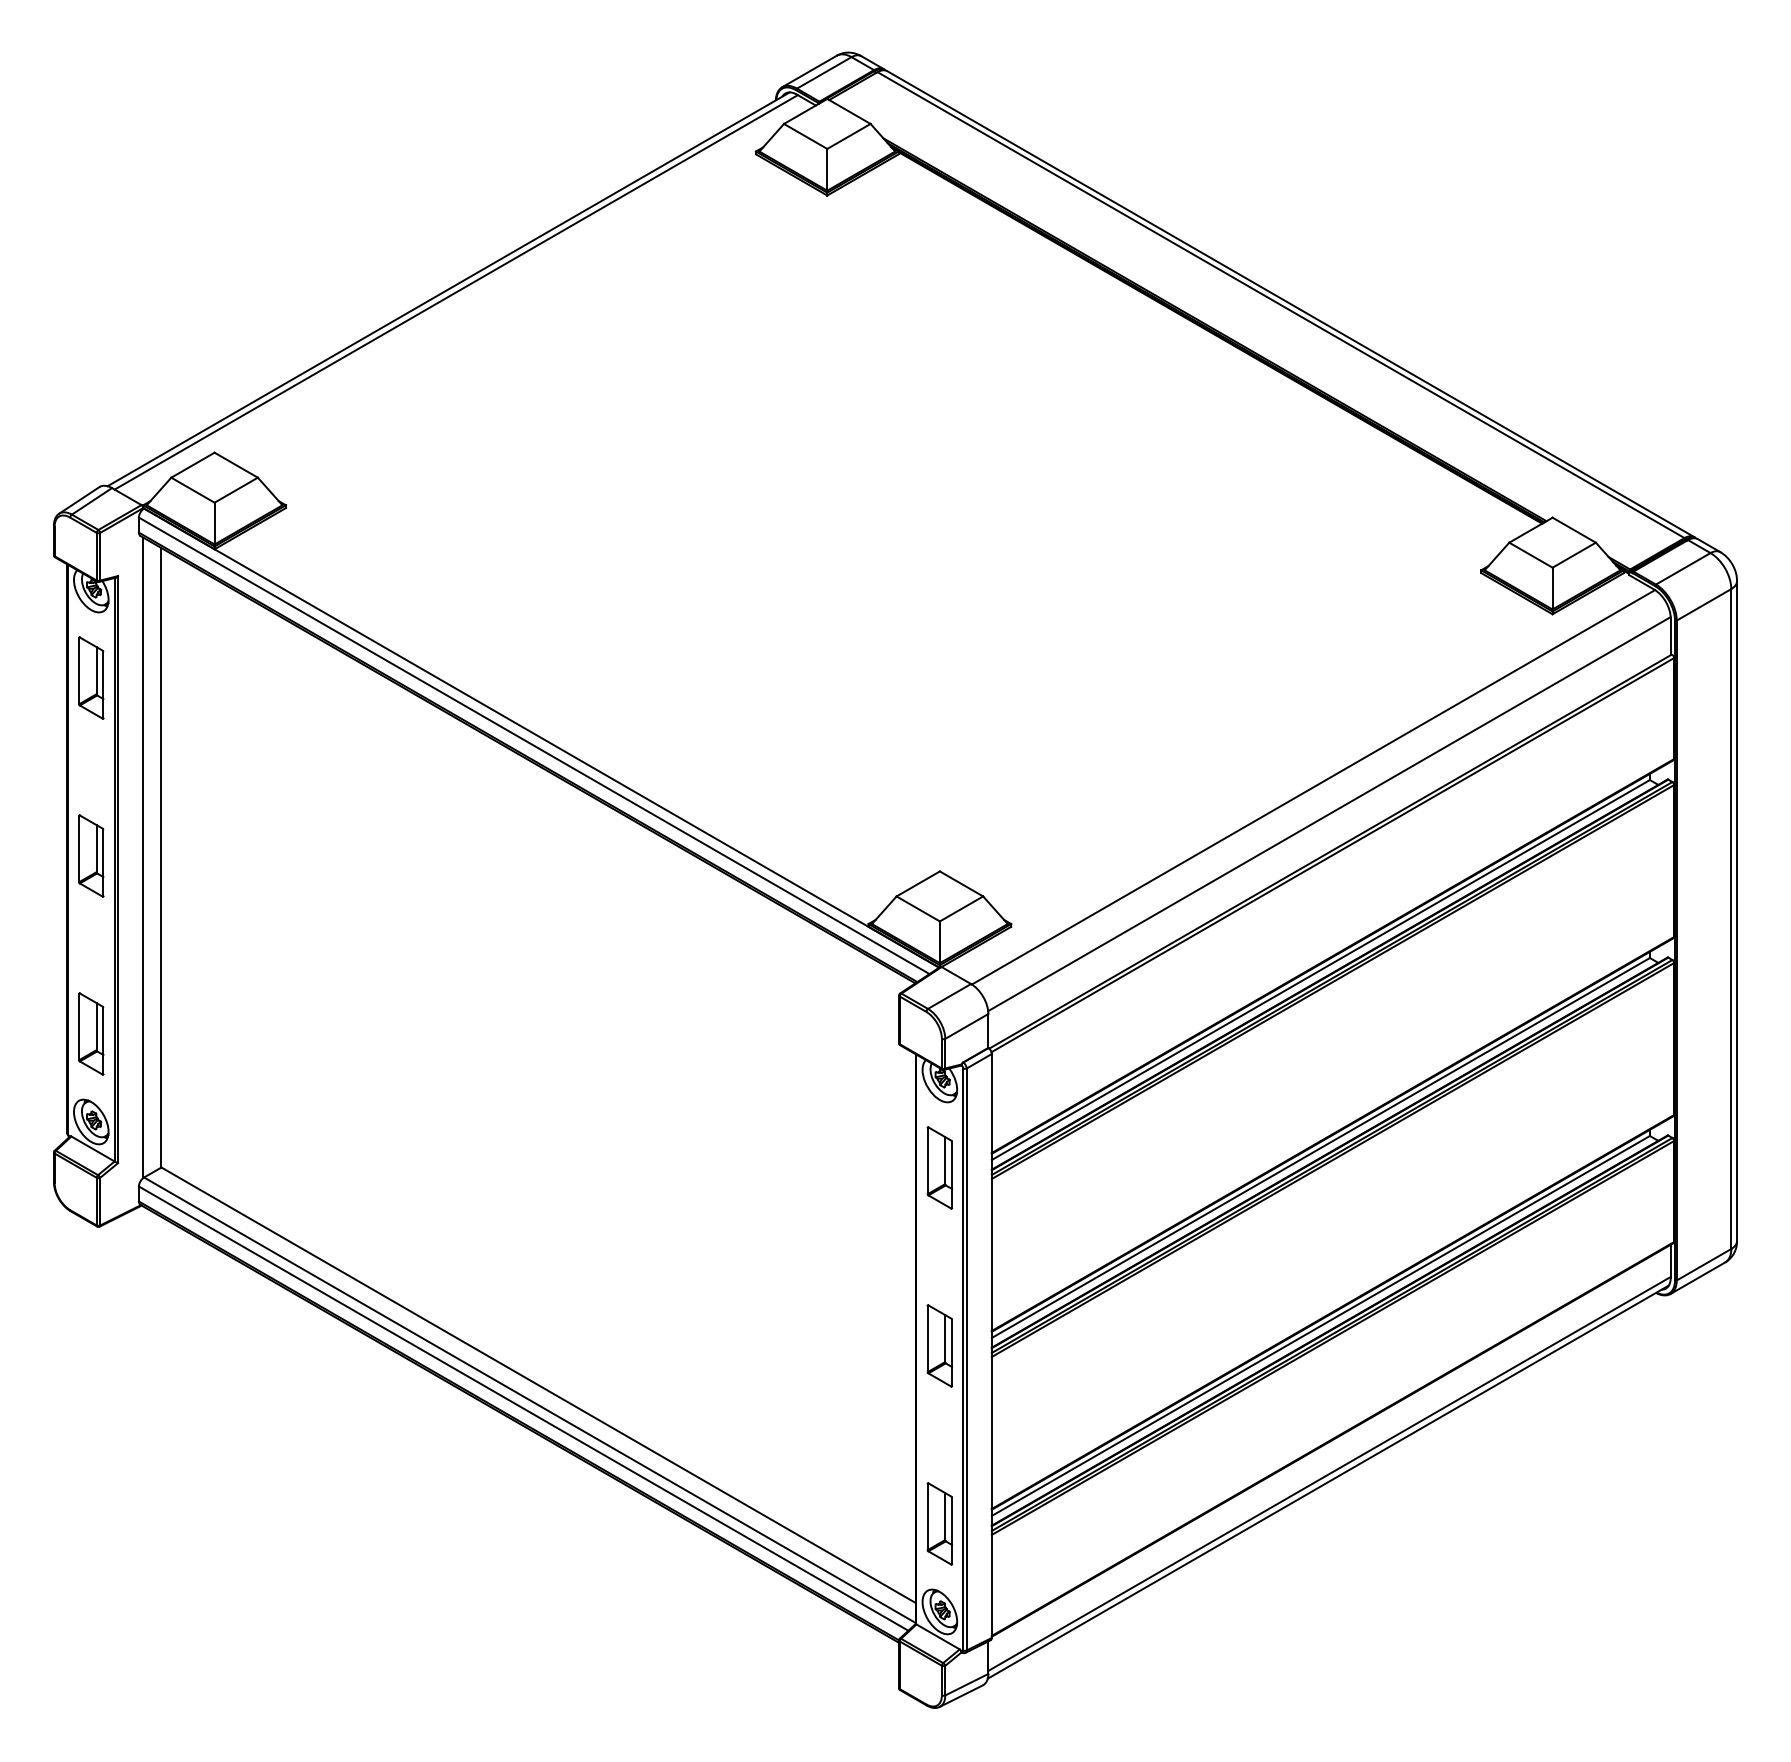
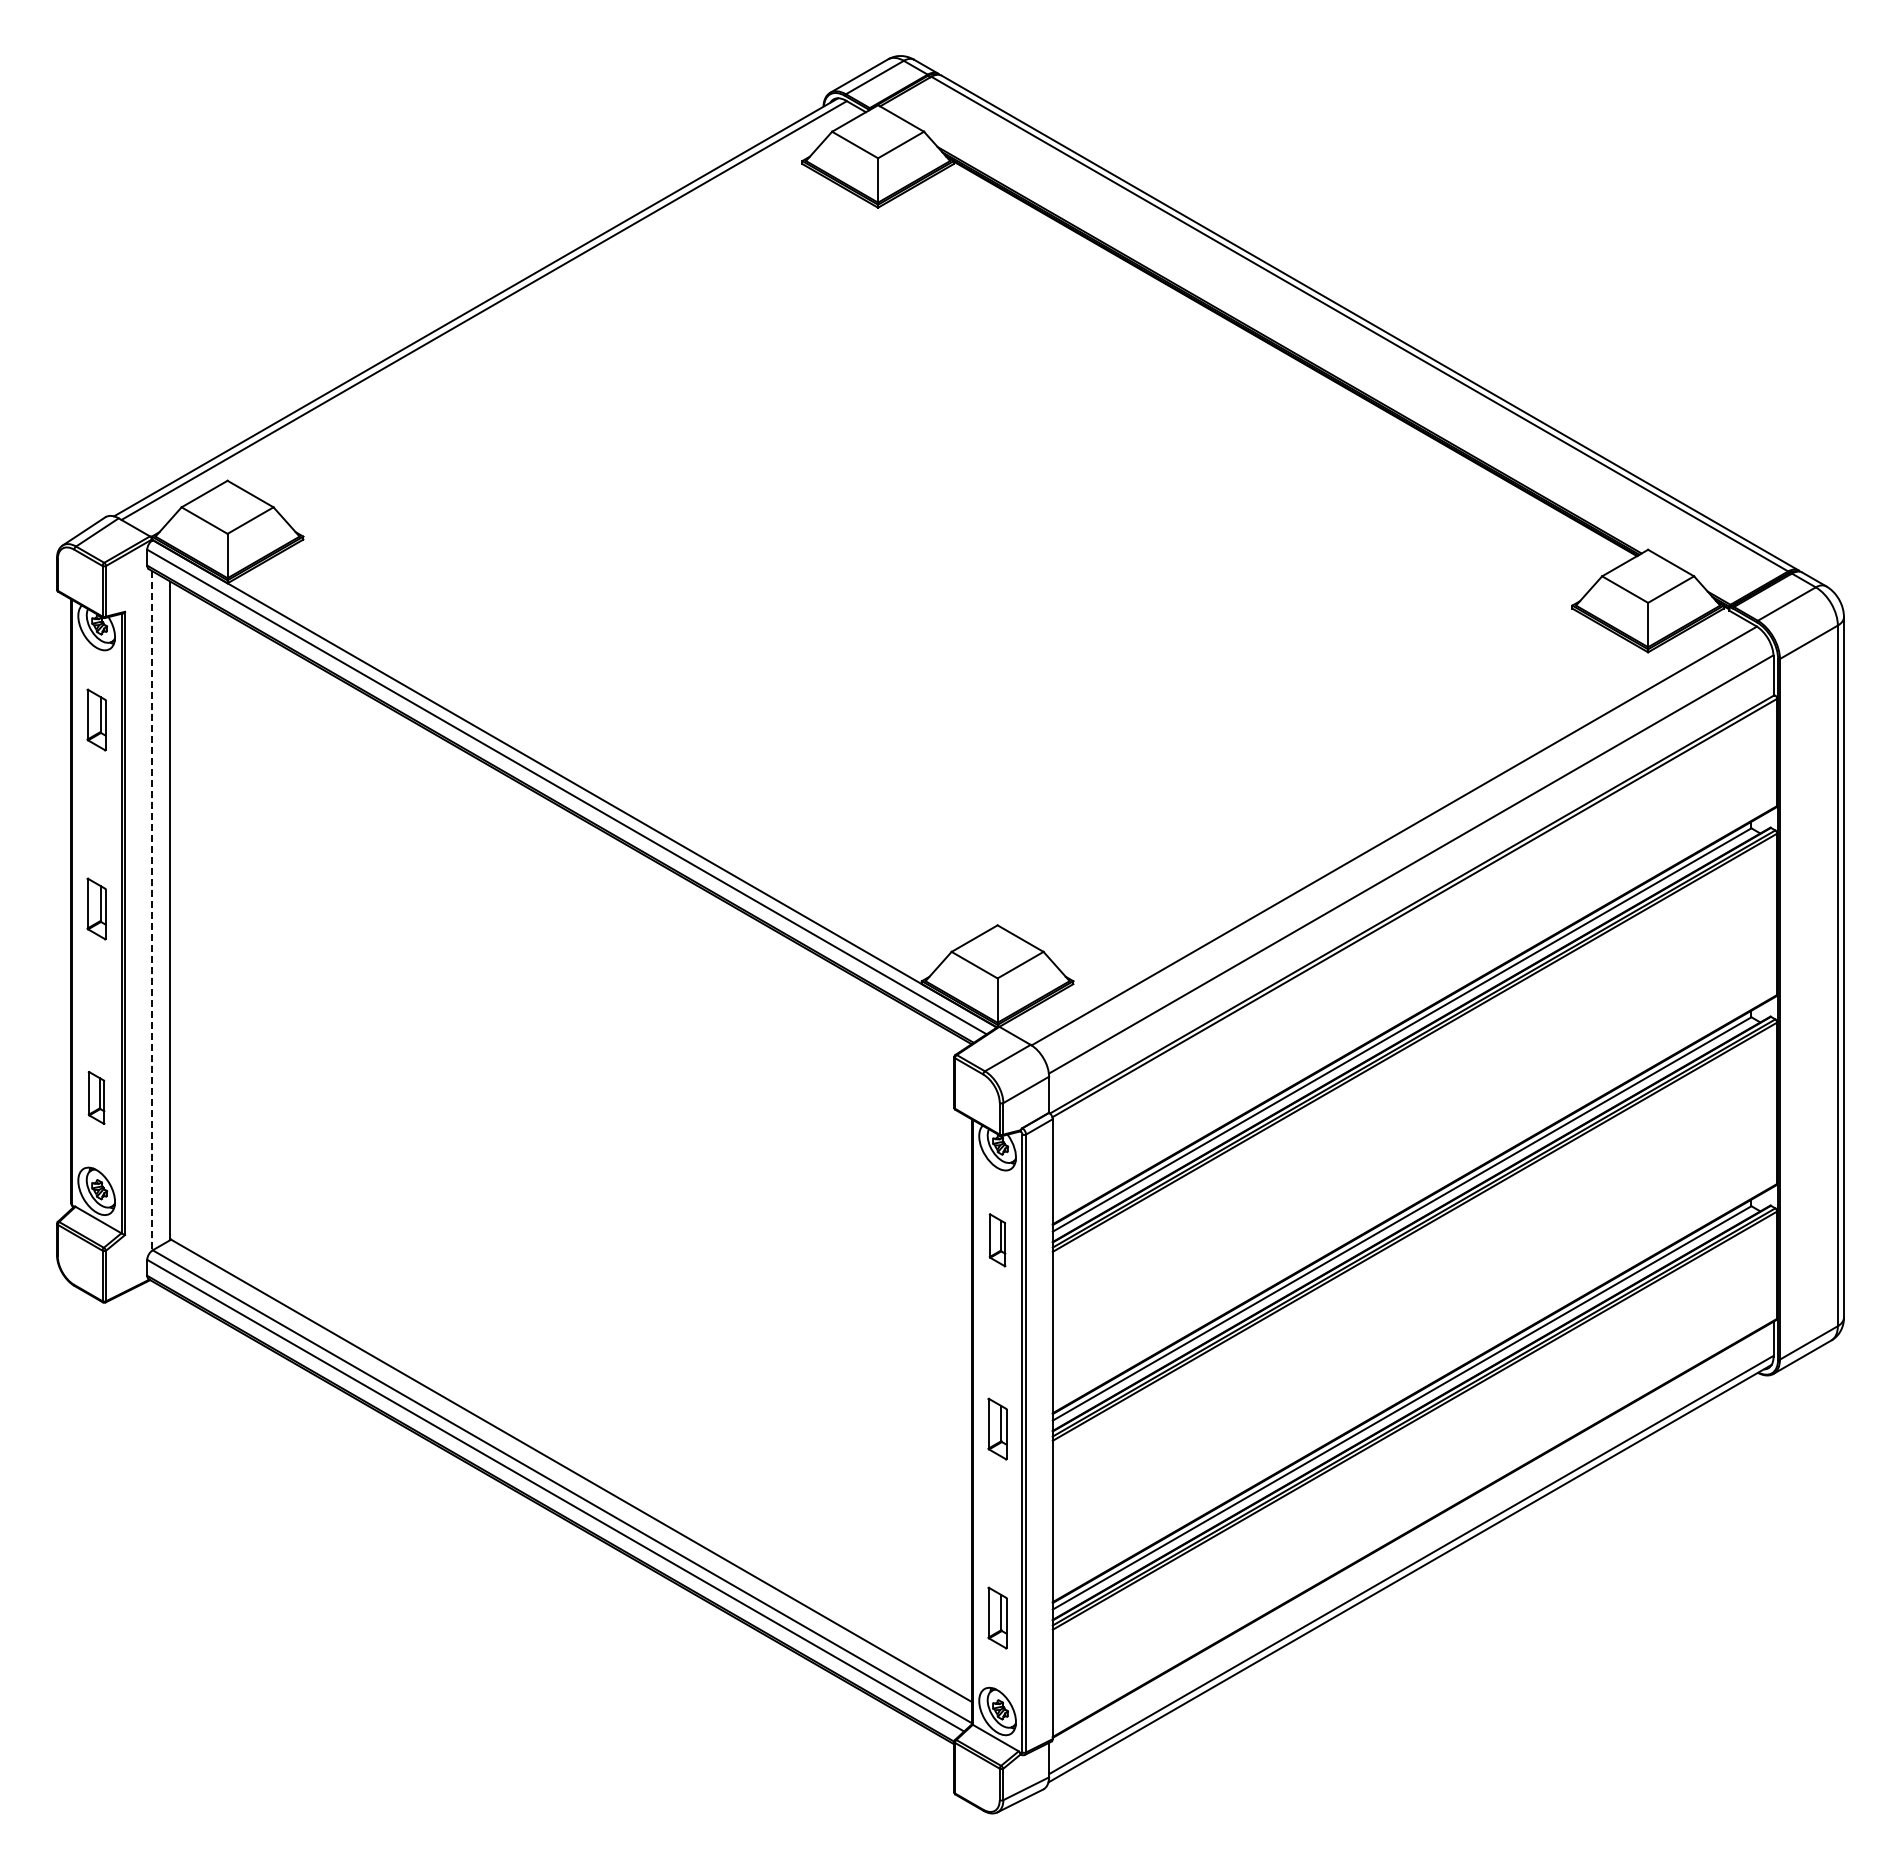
part: (91, 677) -> (96, 719), size x0.7
part: (91, 855) -> (96, 908), size x0.7
line: (142, 858) -> (151, 911), solid -> dashed
part: (91, 1033) -> (96, 1097), size x0.6
part: (939, 1168) -> (997, 1240), size x0.6
part: (939, 1345) -> (997, 1428), size x0.7
part: (939, 1523) -> (997, 1617), size x0.7

